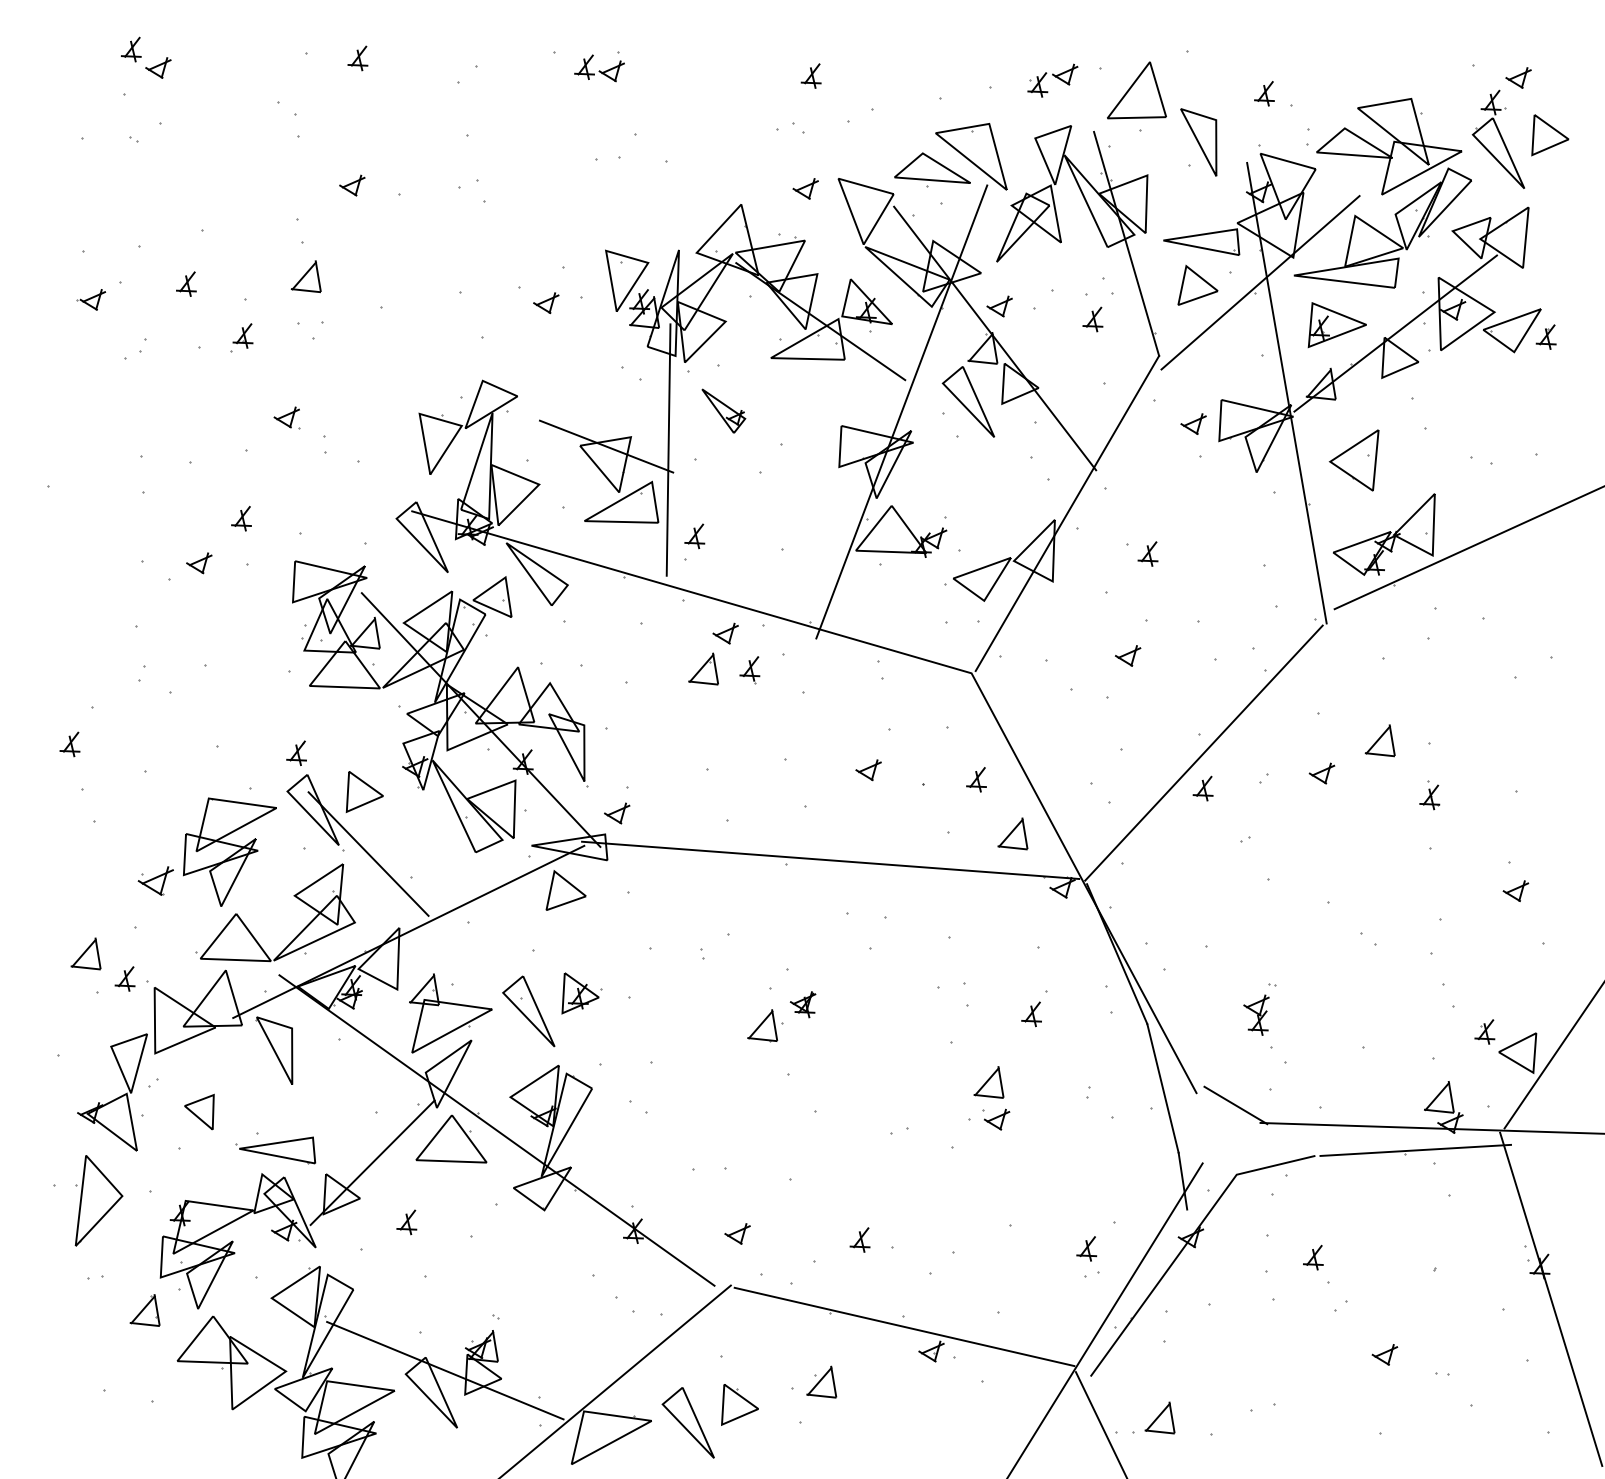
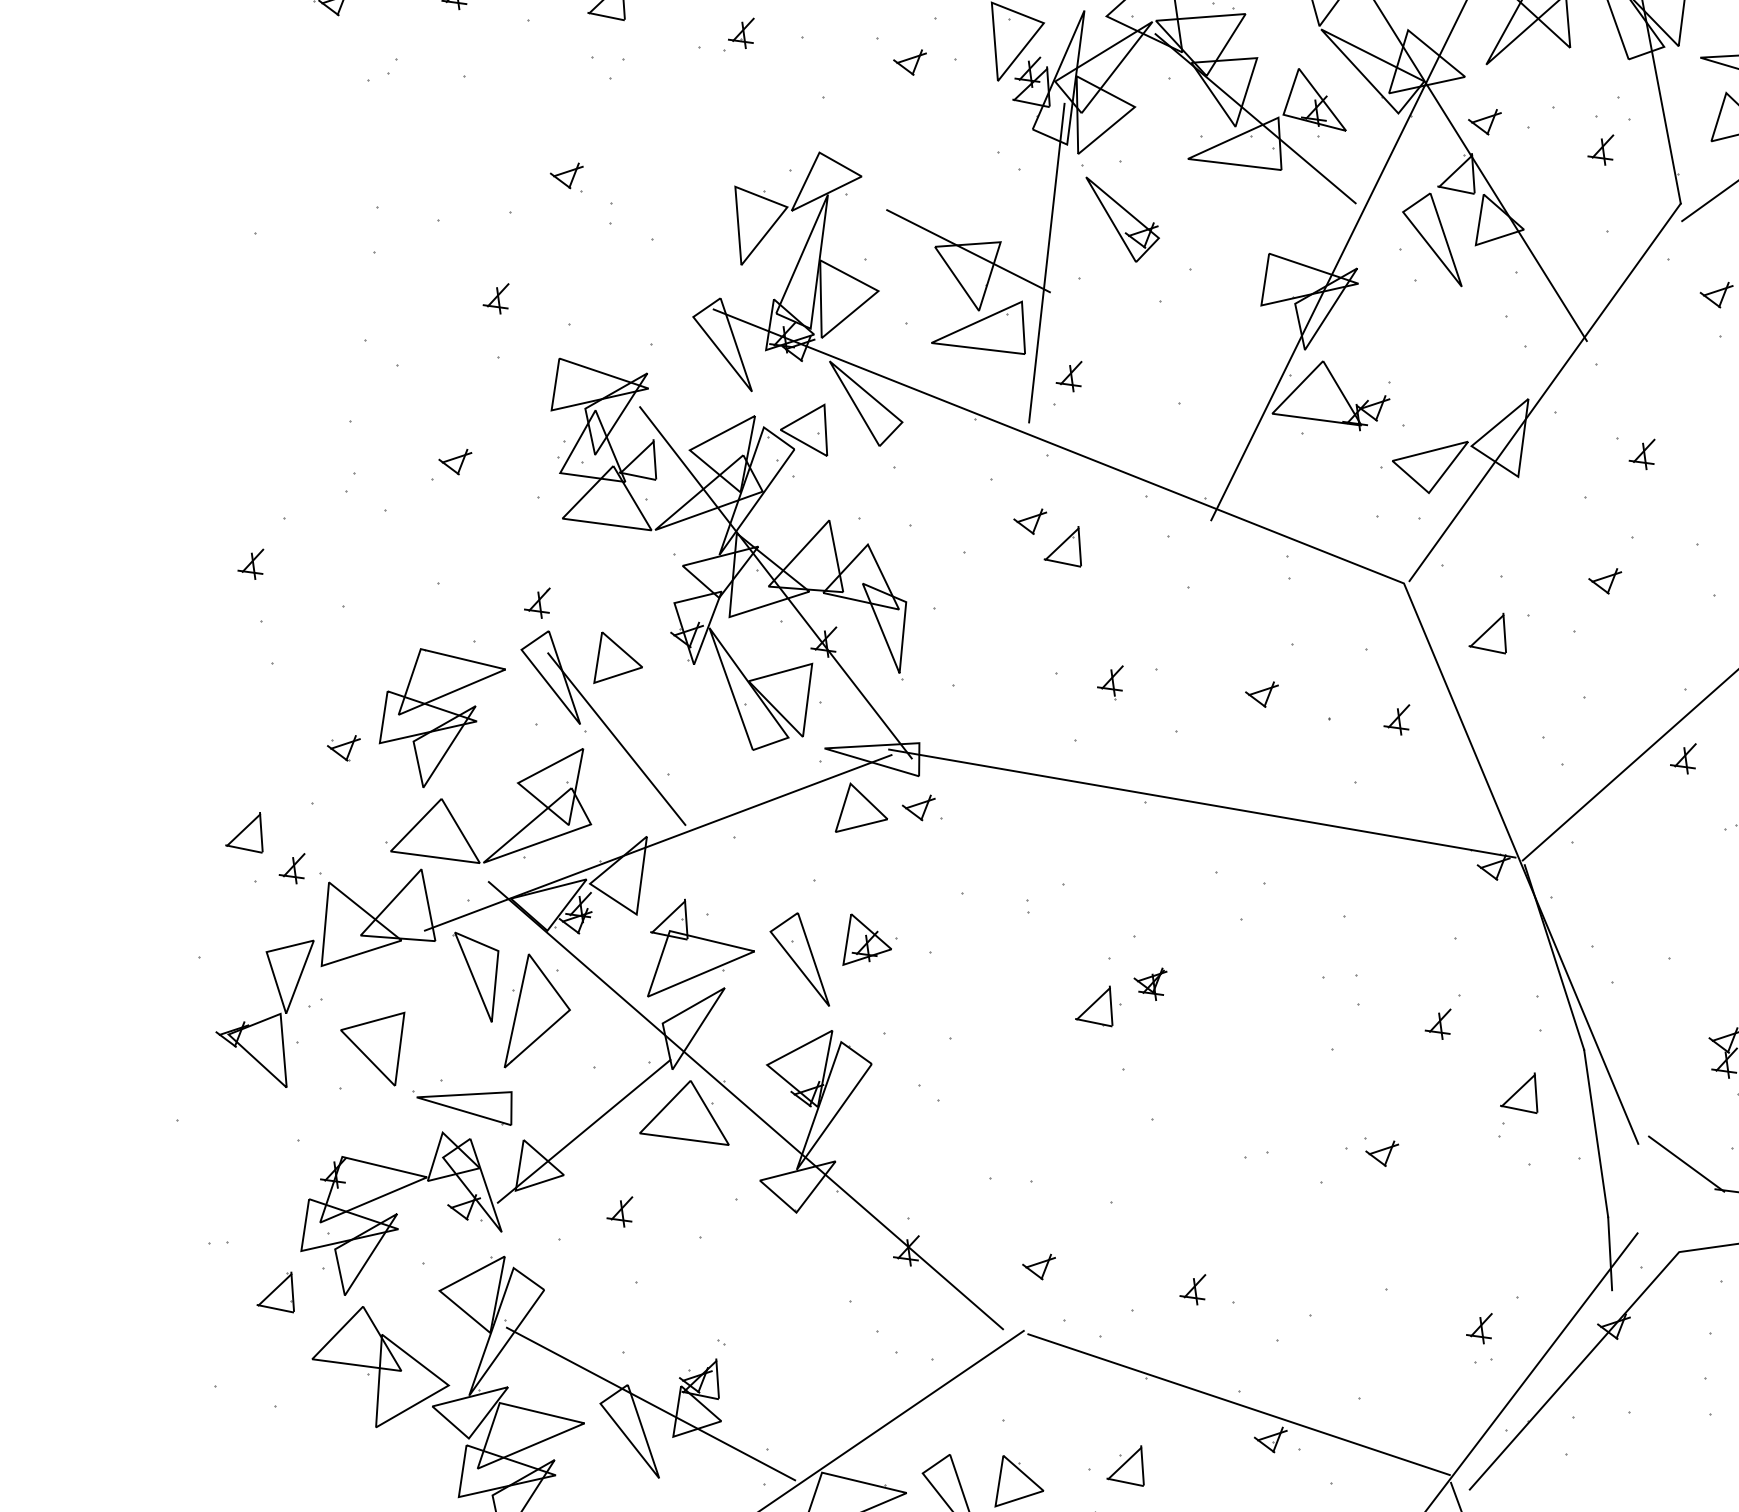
part: (241, 337) -> (739, 34), moved
part: (723, 410) -> (1121, 219), size x1.43
part: (199, 563) -> (455, 461), moved
part: (725, 633) -> (1029, 520), moved
part: (749, 670) -> (1110, 682), moved
part: (617, 813) -> (918, 807), moved
part: (1012, 833) -> (1488, 631), moved
part: (155, 881) -> (343, 747), size x0.71
part: (988, 1082) -> (1520, 1091), moved
part: (199, 1111) -> (370, 1045), size x1.67
part: (98, 1200) -> (539, 1012), moved

